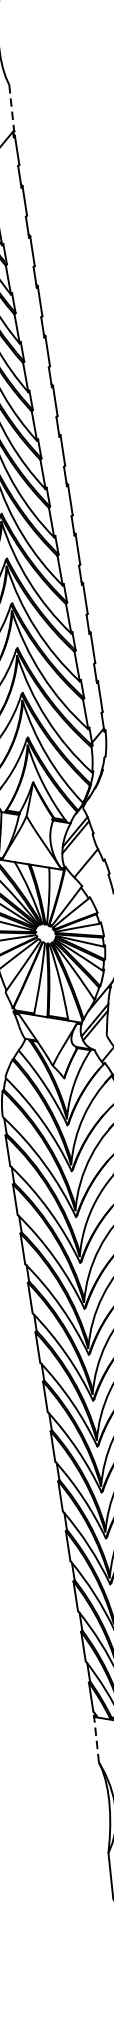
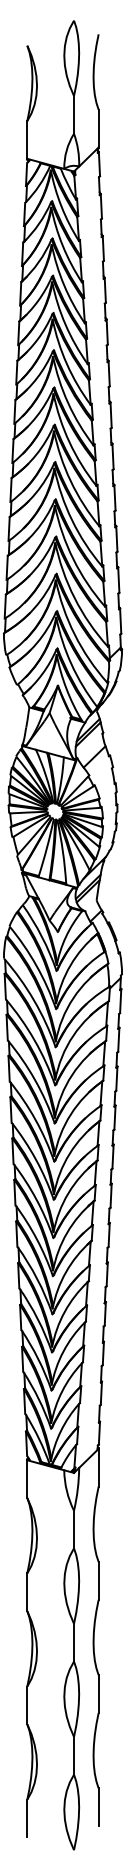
line: (11, 107) -> (98, 128), dashed -> solid
line: (96, 1740) -> (27, 1479), dashed -> solid

